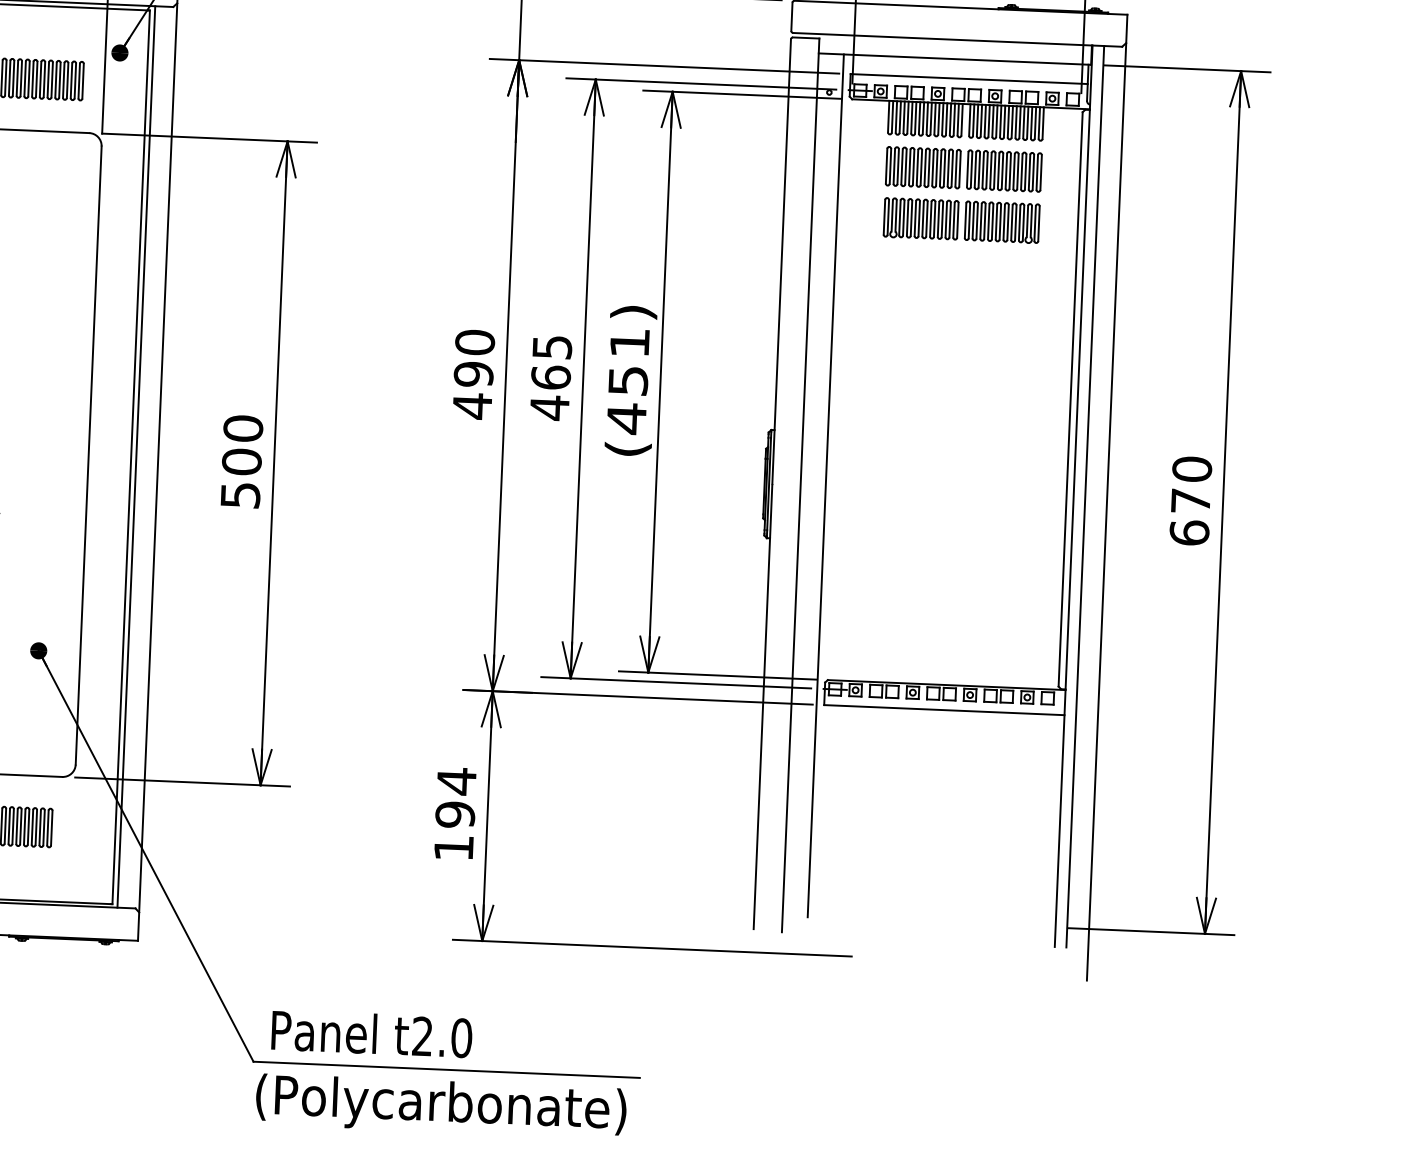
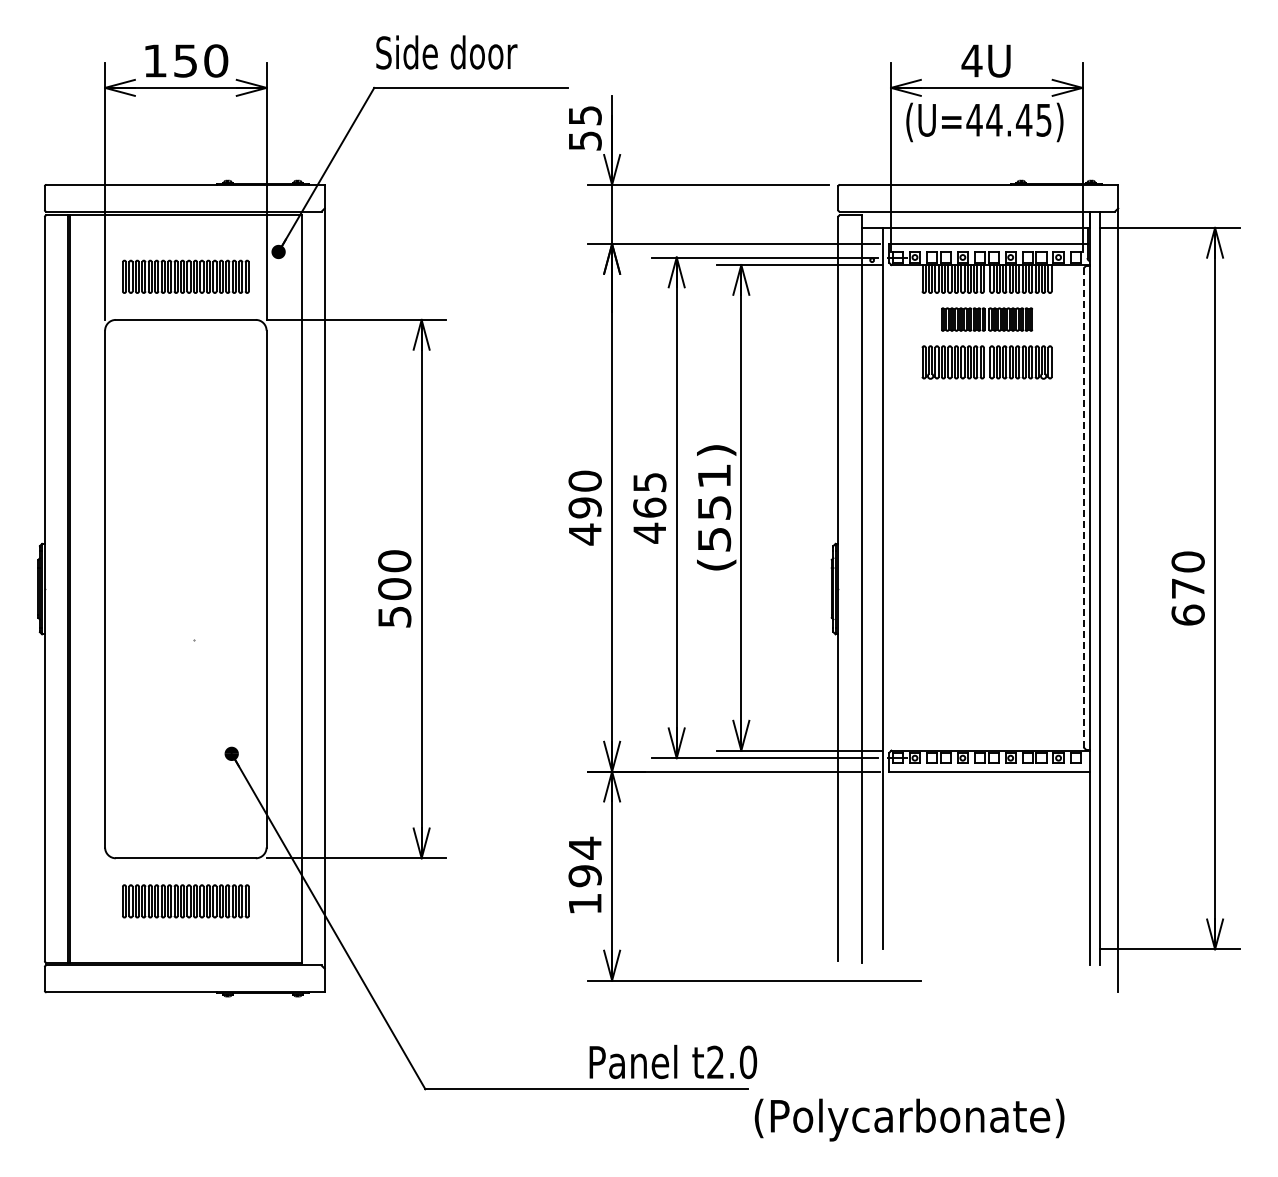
part: (963, 169) -> (986, 319), size x0.7
line: (1070, 400) -> (1084, 508), solid -> dashed
text: (626, 418) -> (714, 539), (451) -> (551)
line: (136, 456) -> (306, 588), removed
text: (372, 1033) -> (673, 1061), moved
text: (441, 1105) -> (909, 1119), moved

